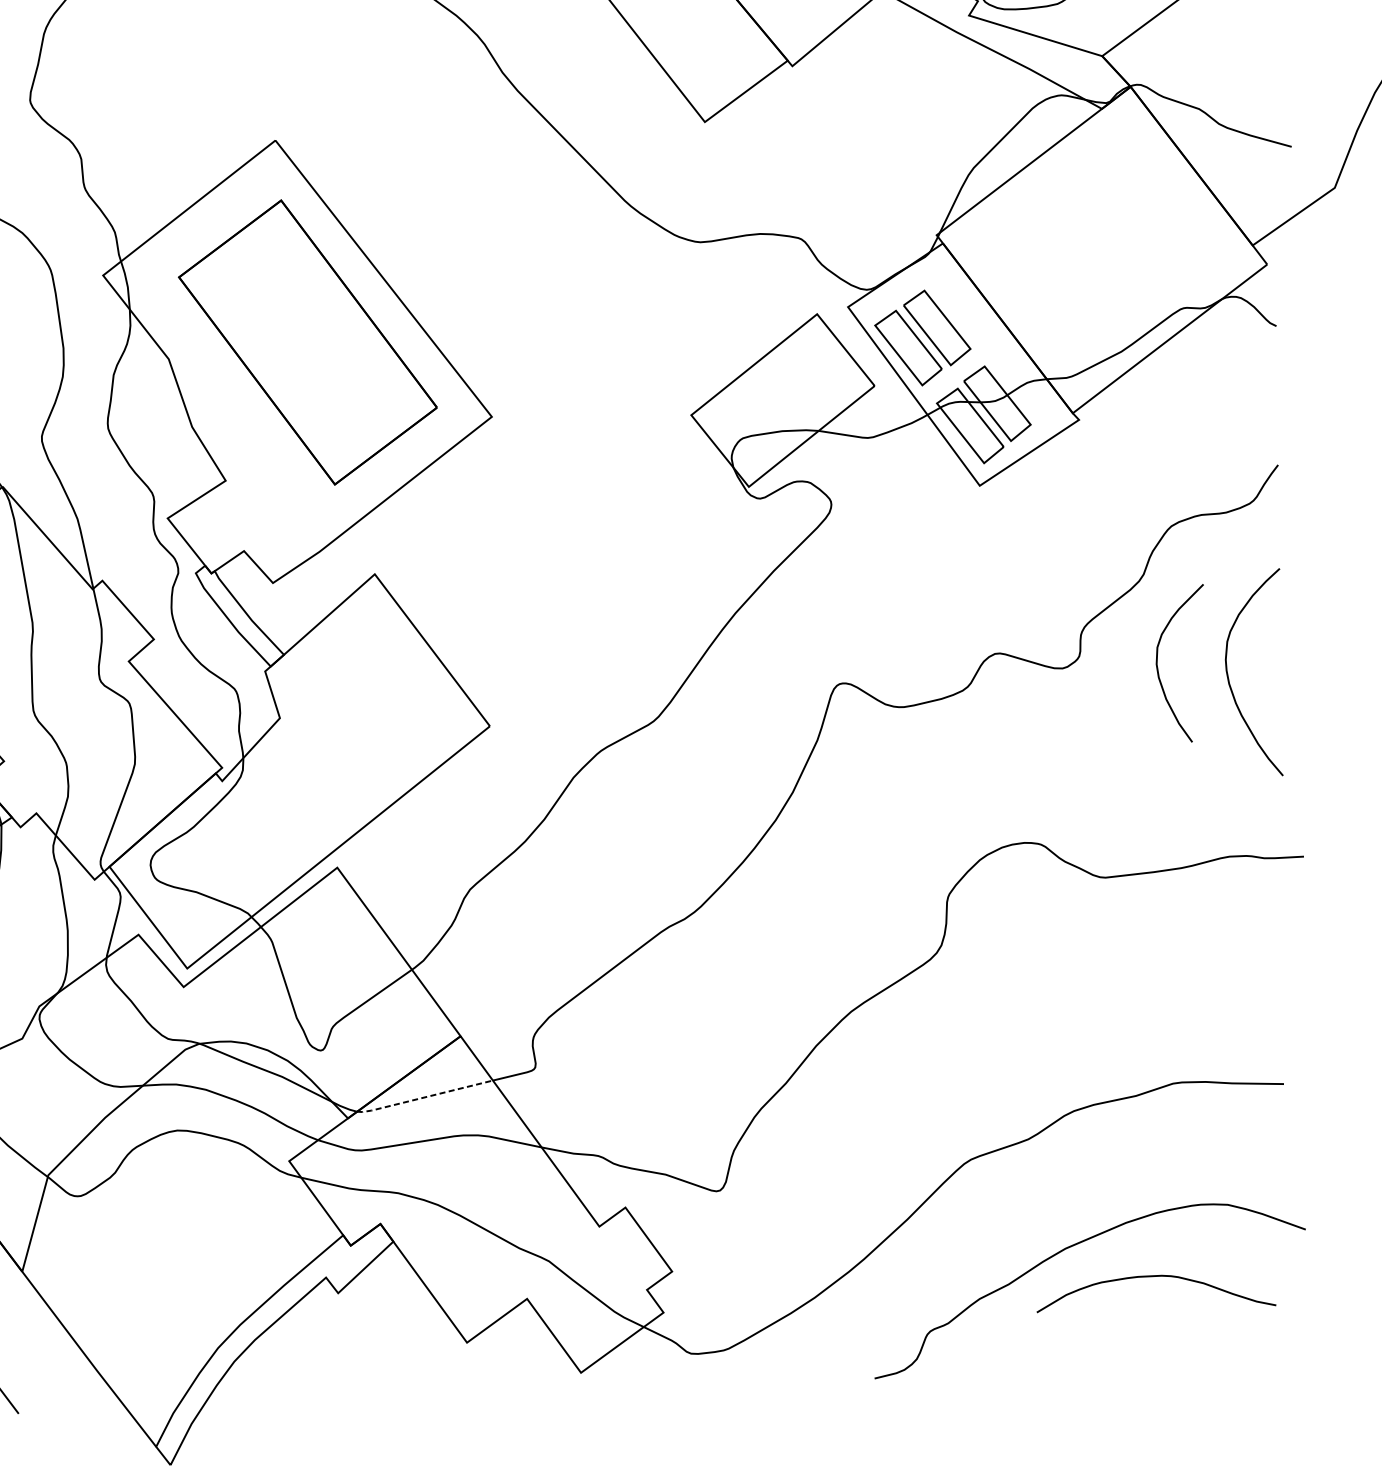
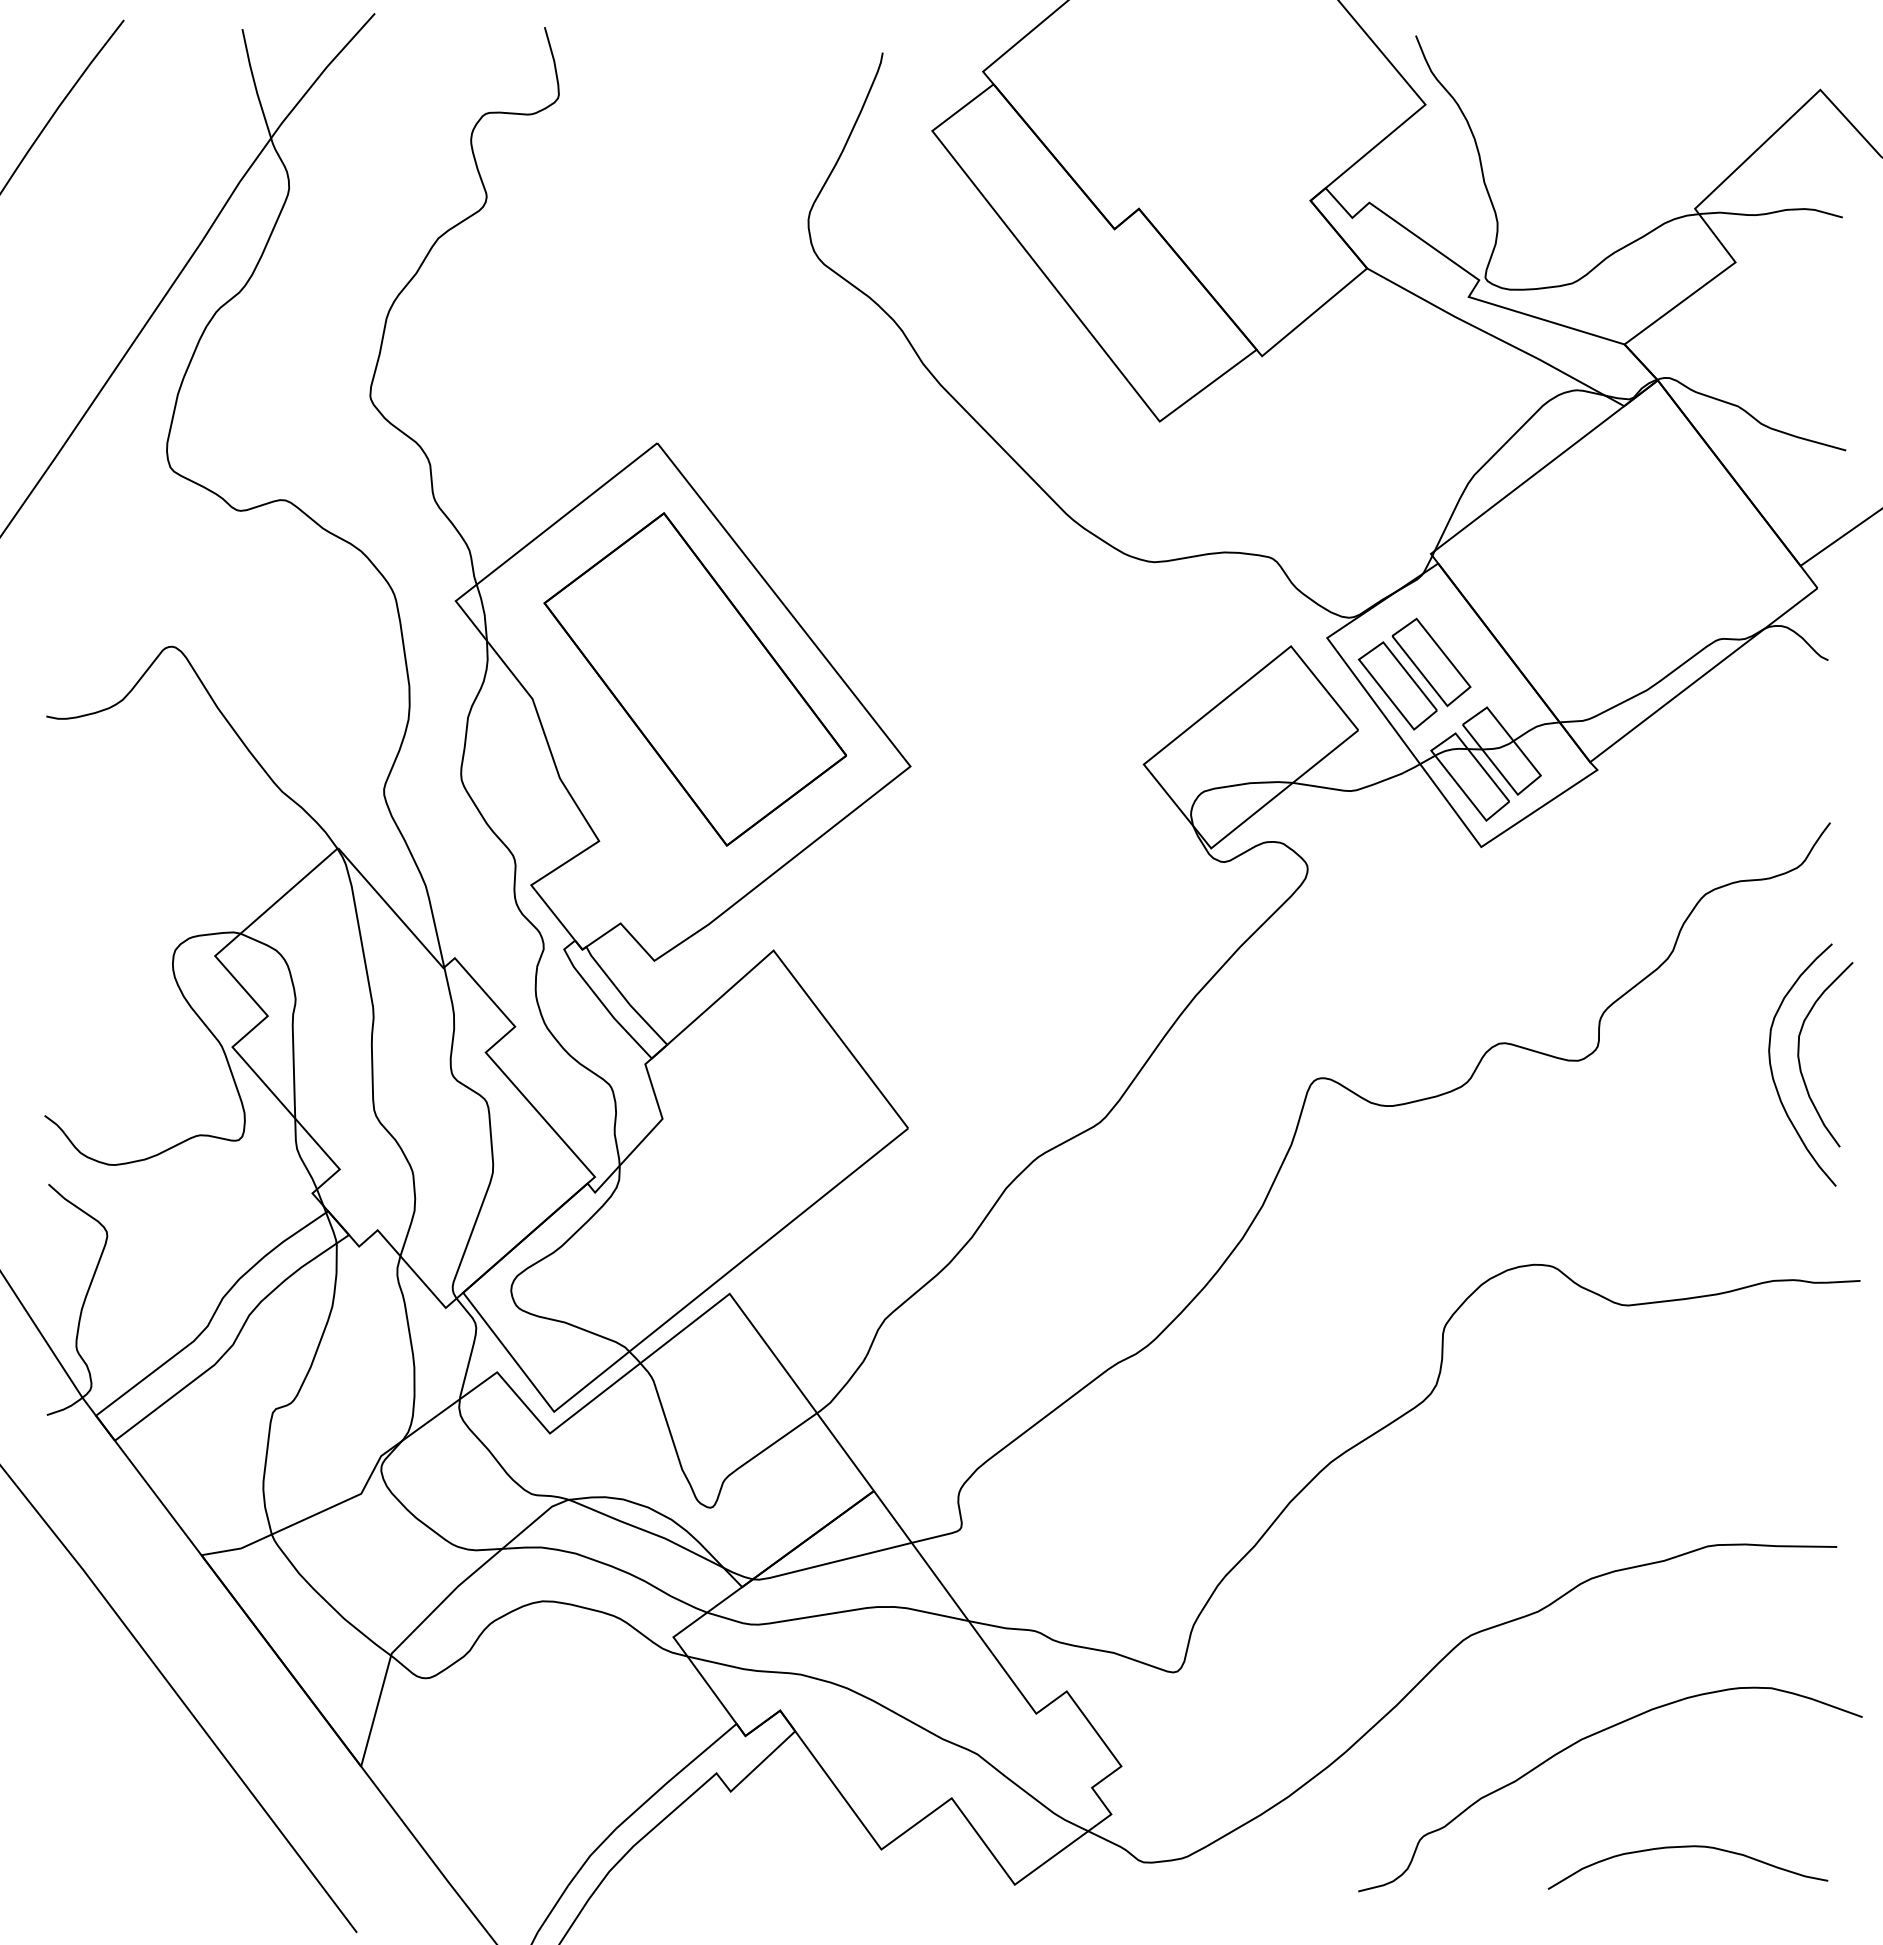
curve: (1157, 663) -> (1799, 1054), moved
line: (424, 1097) -> (831, 1562), dashed -> solid
curve: (1156, 1276) -> (1687, 1847), moved

